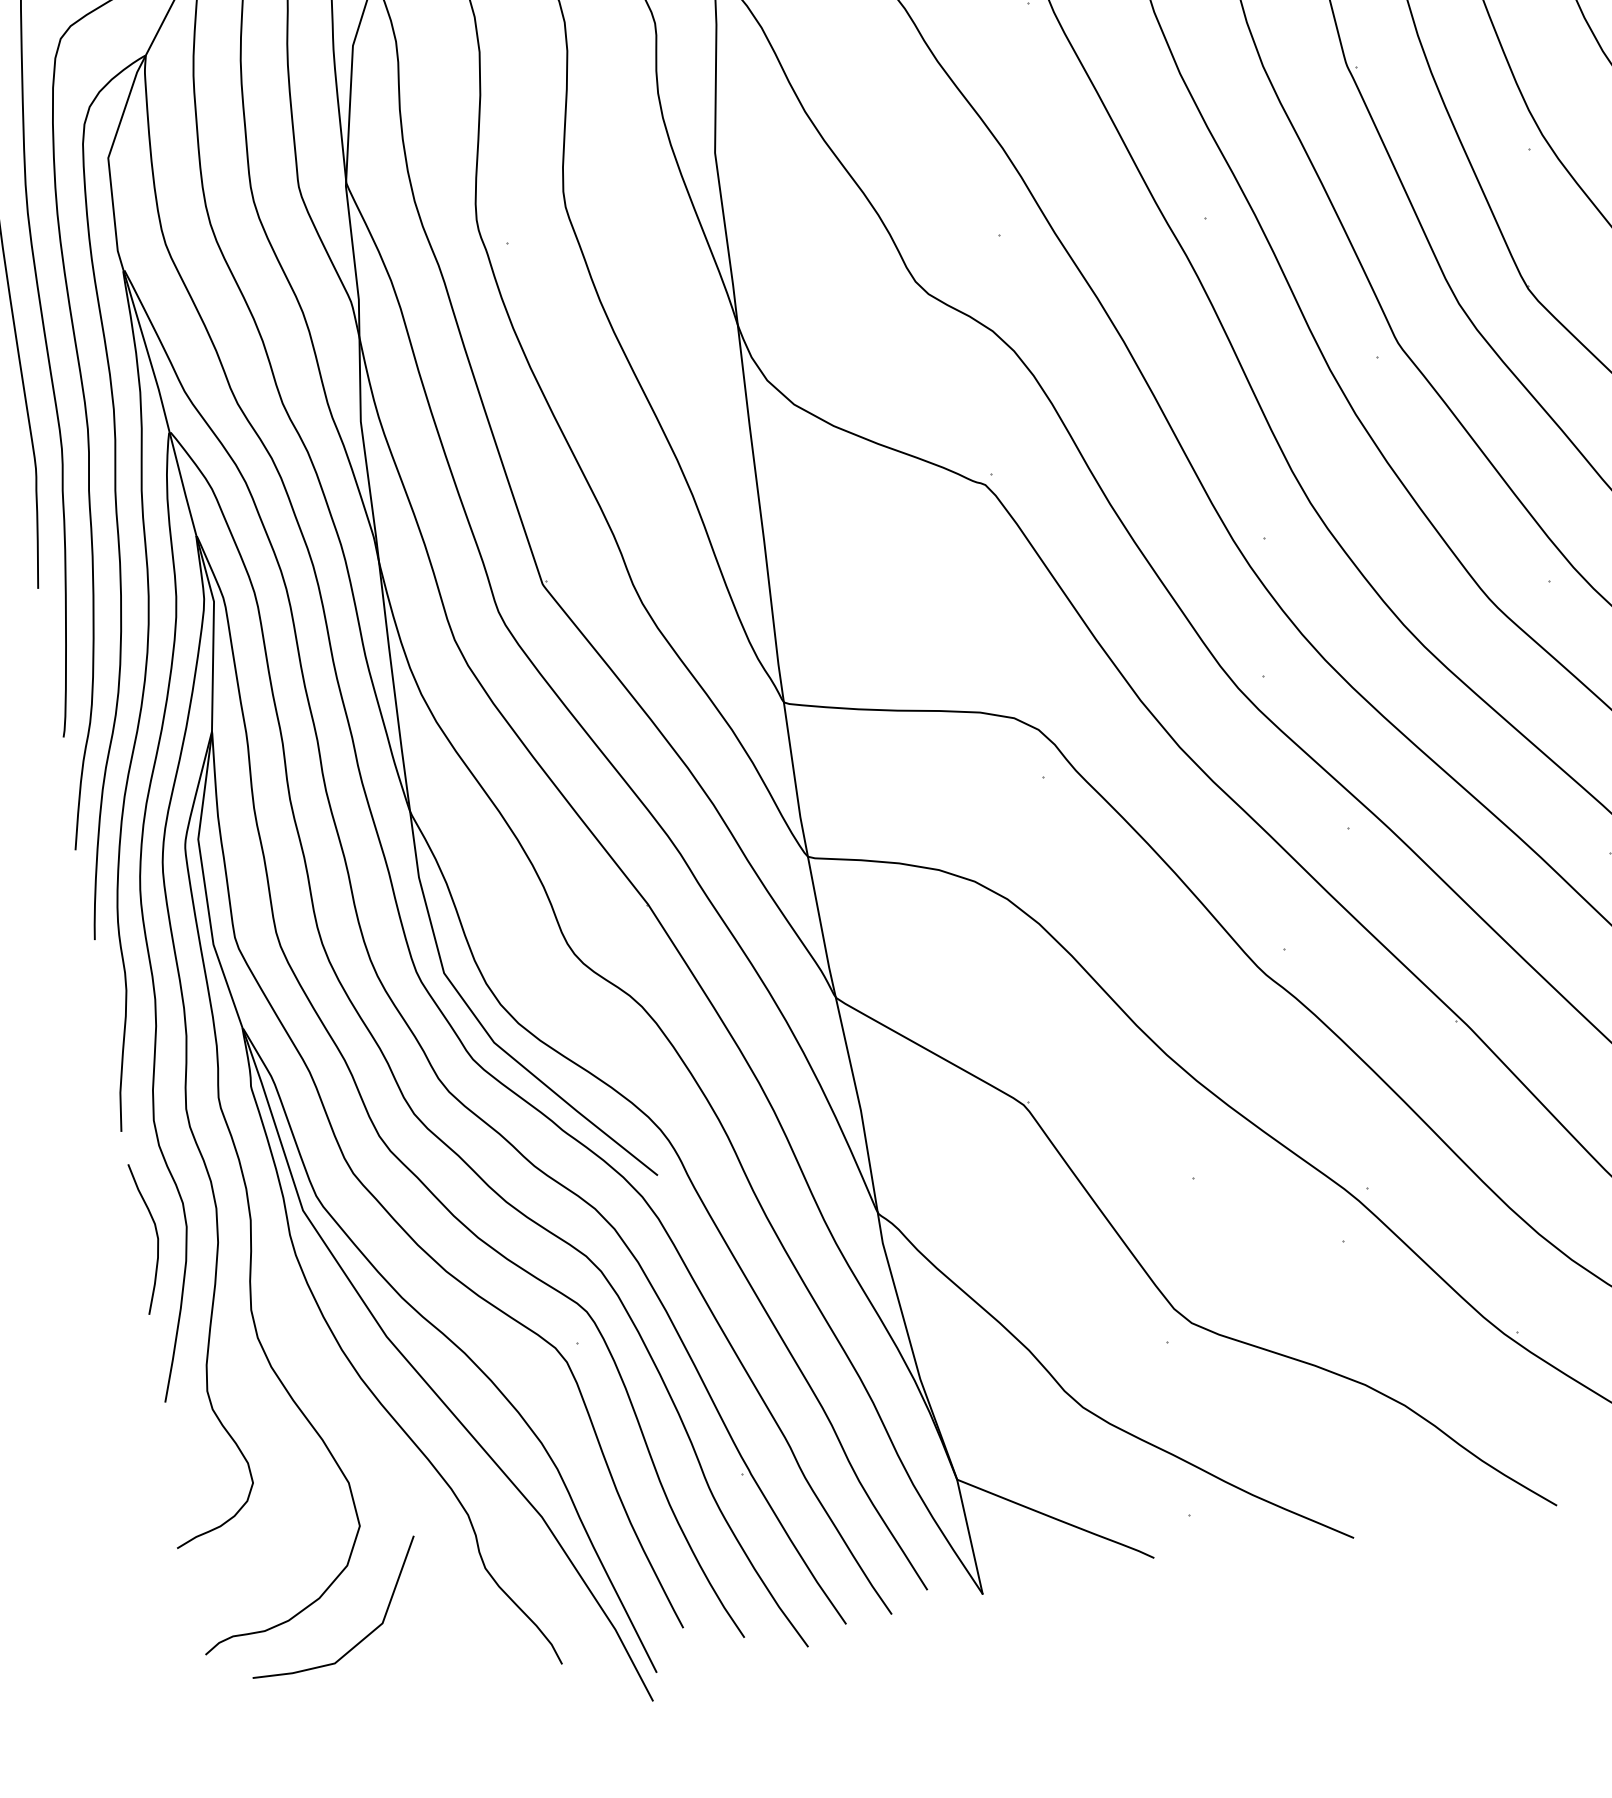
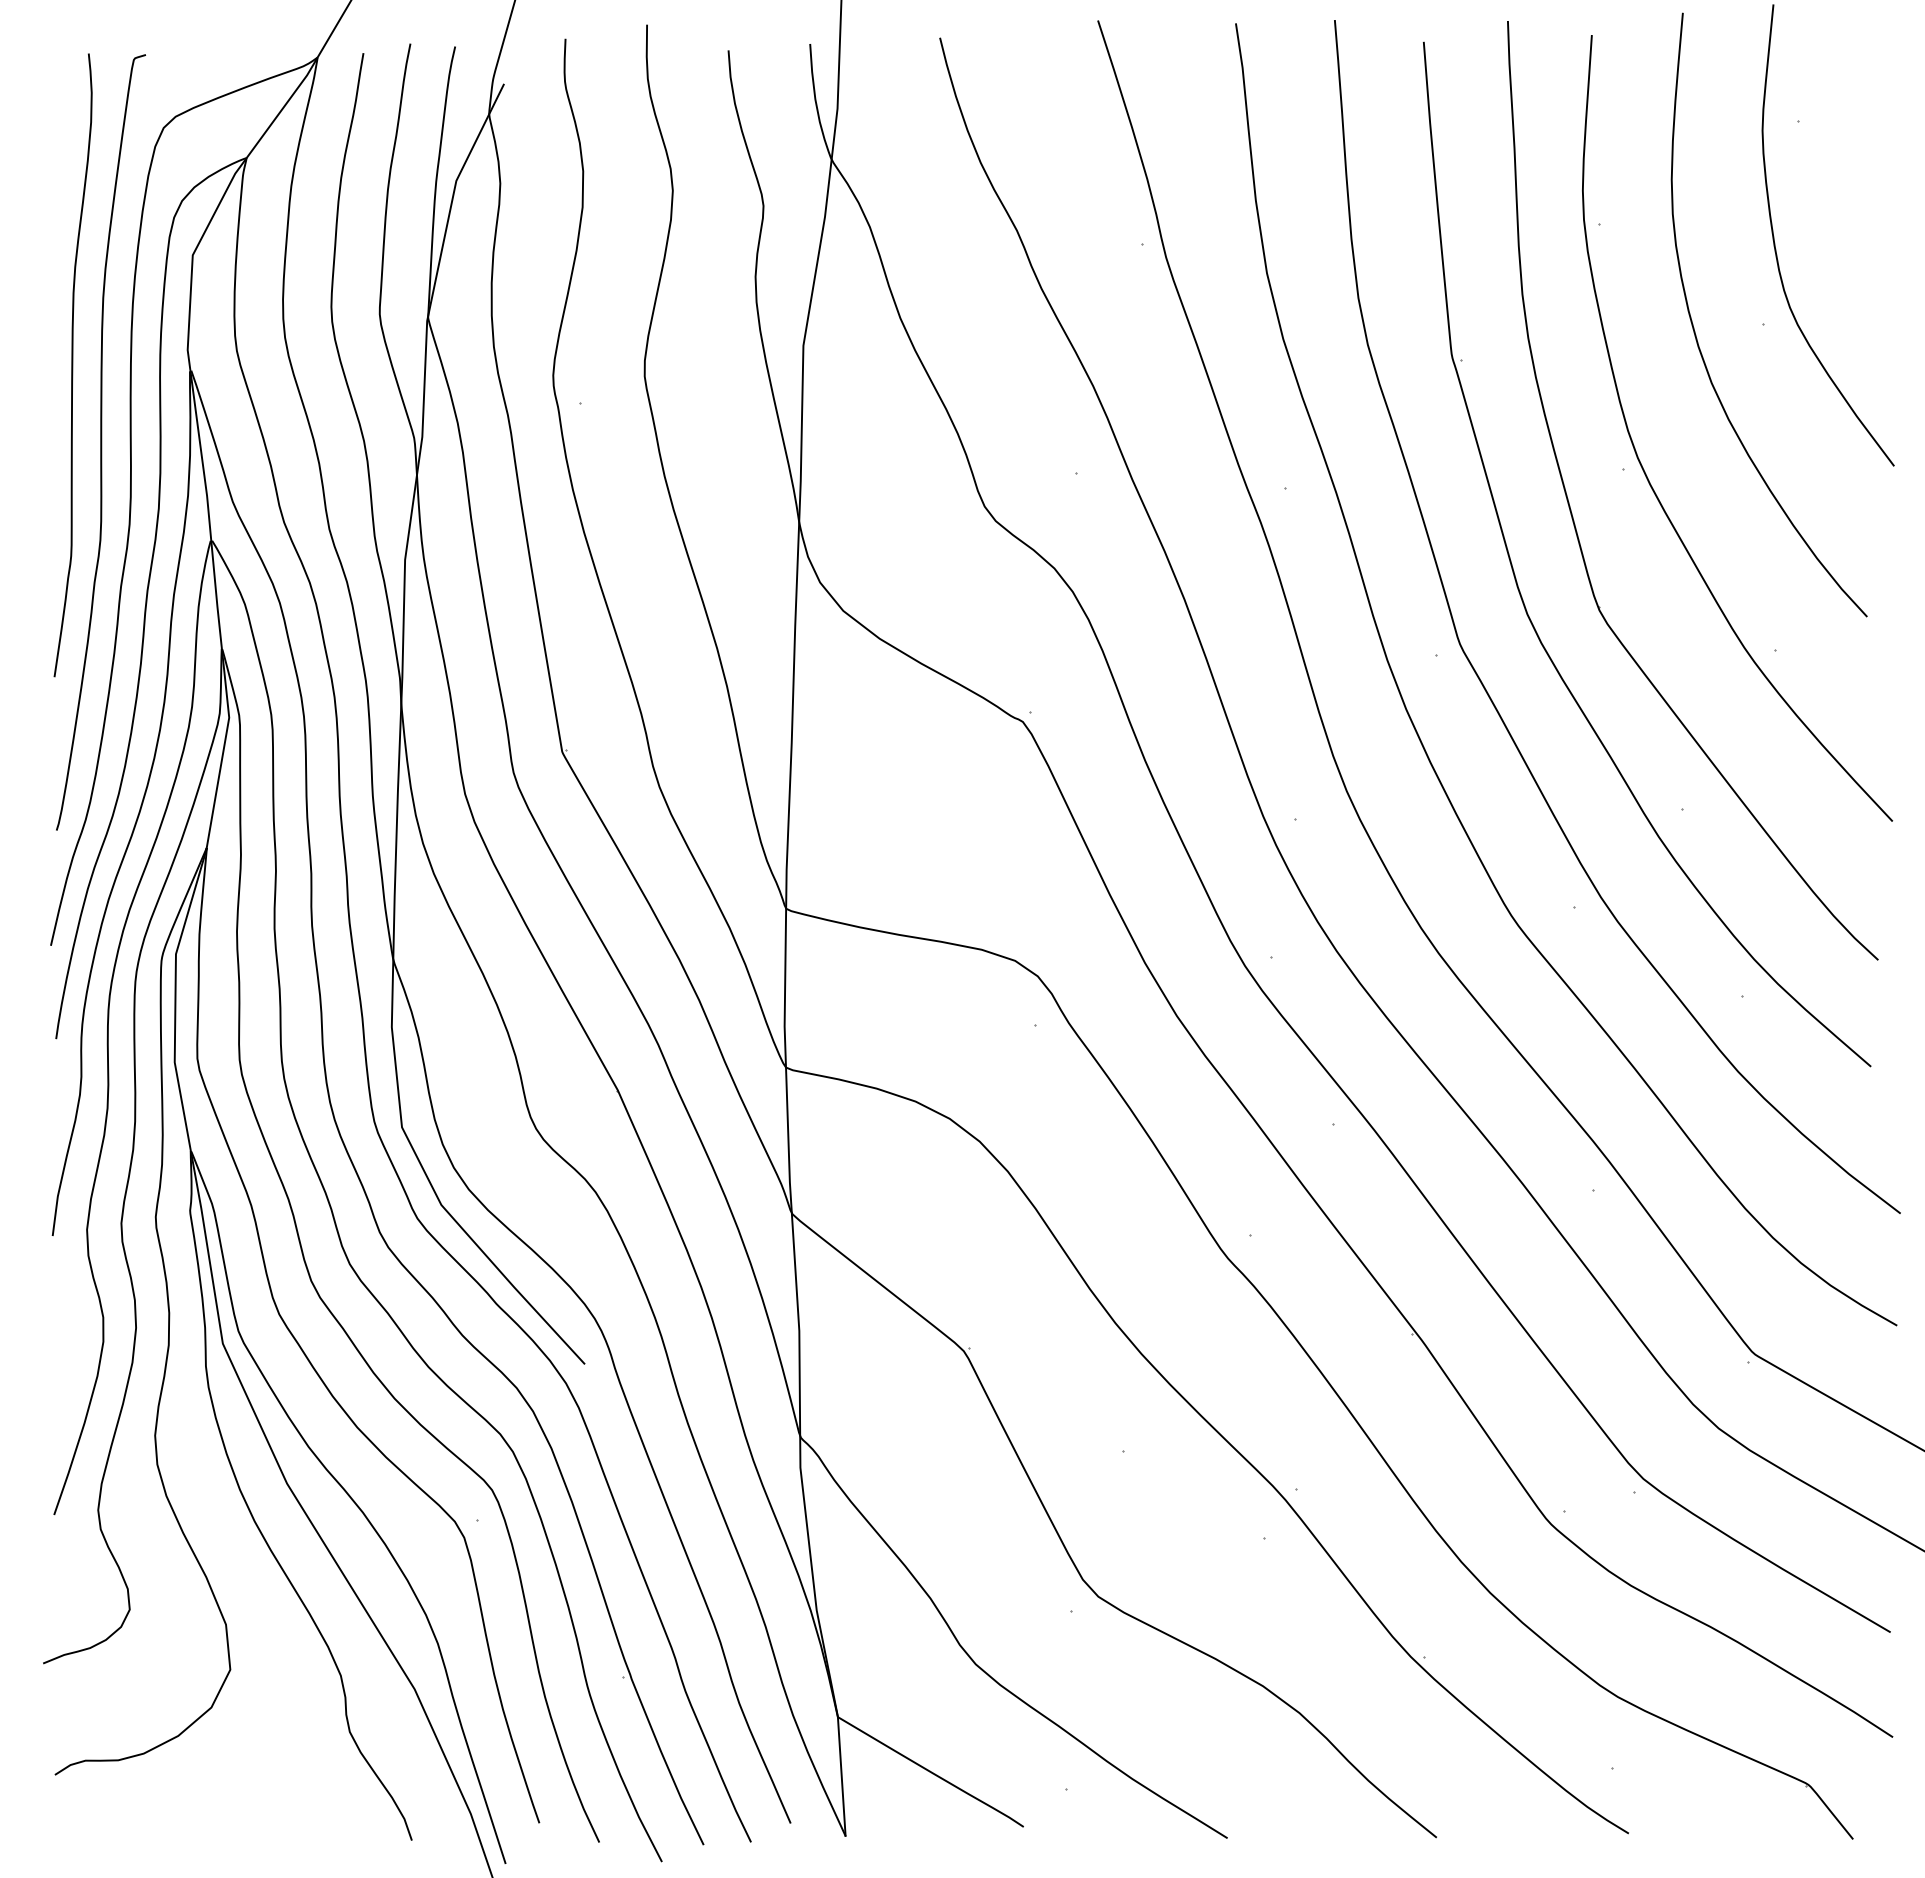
curve: (156, 1236) -> (71, 1346), removed
line: (359, 1641) -> (211, 1785), removed

